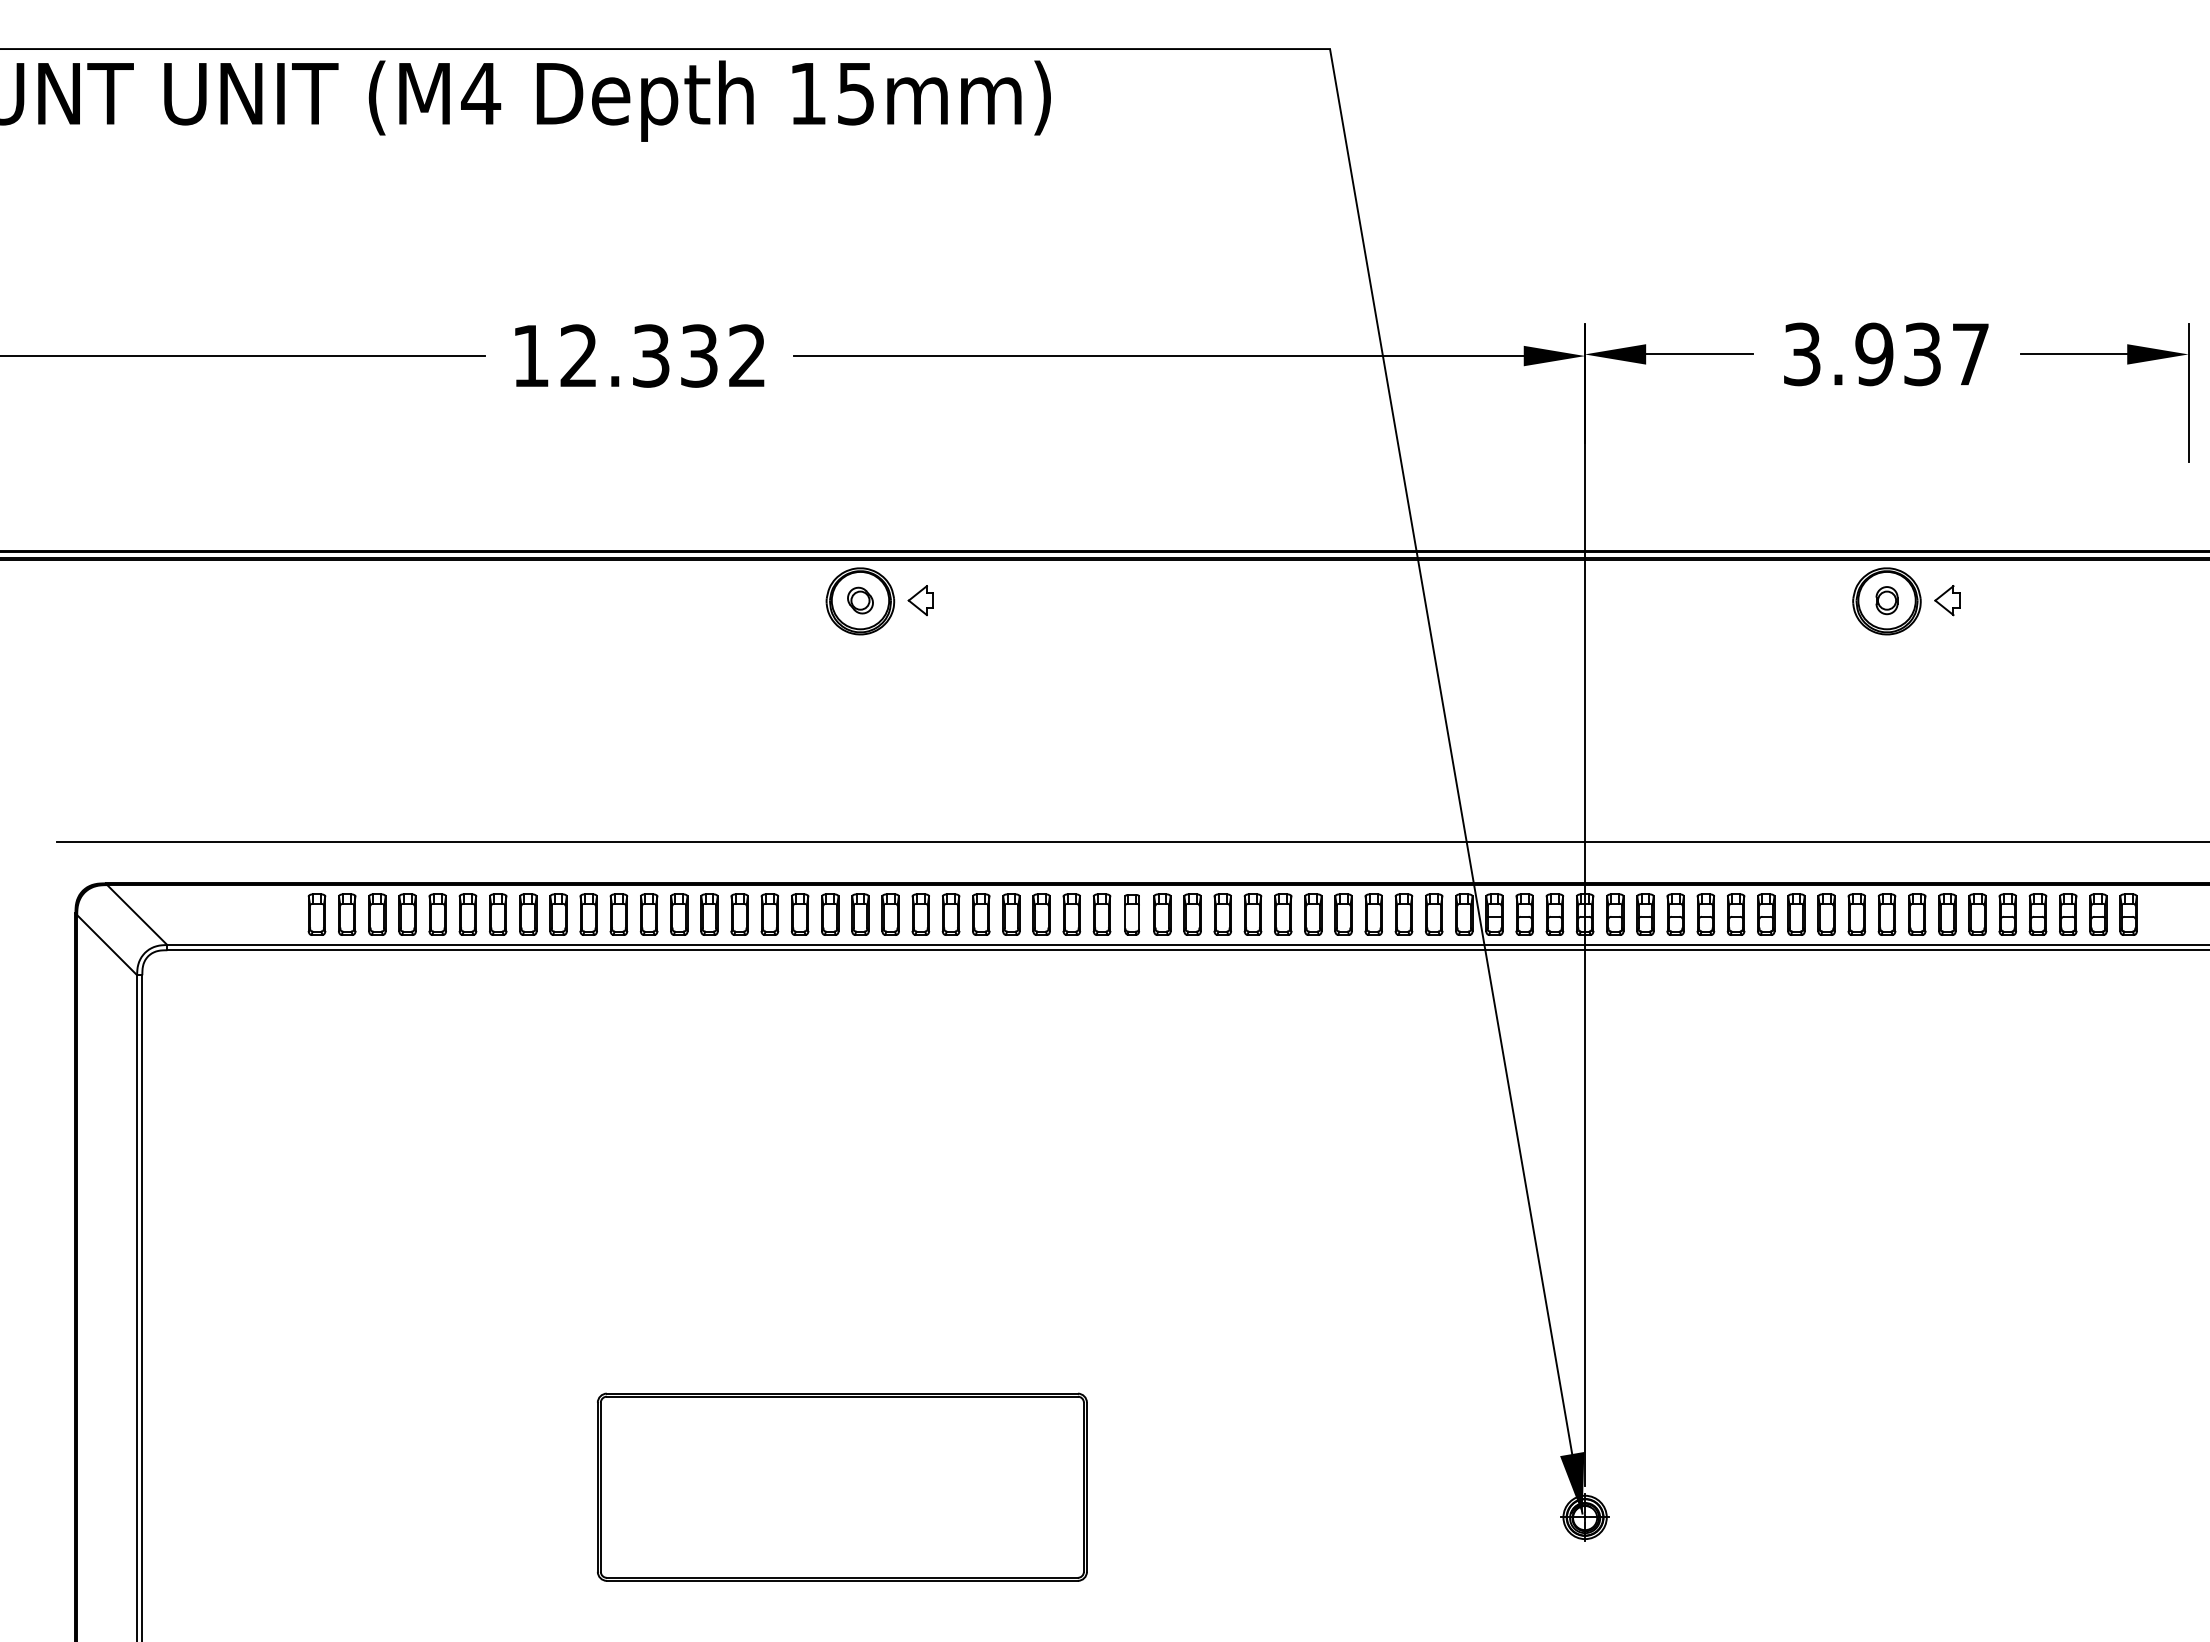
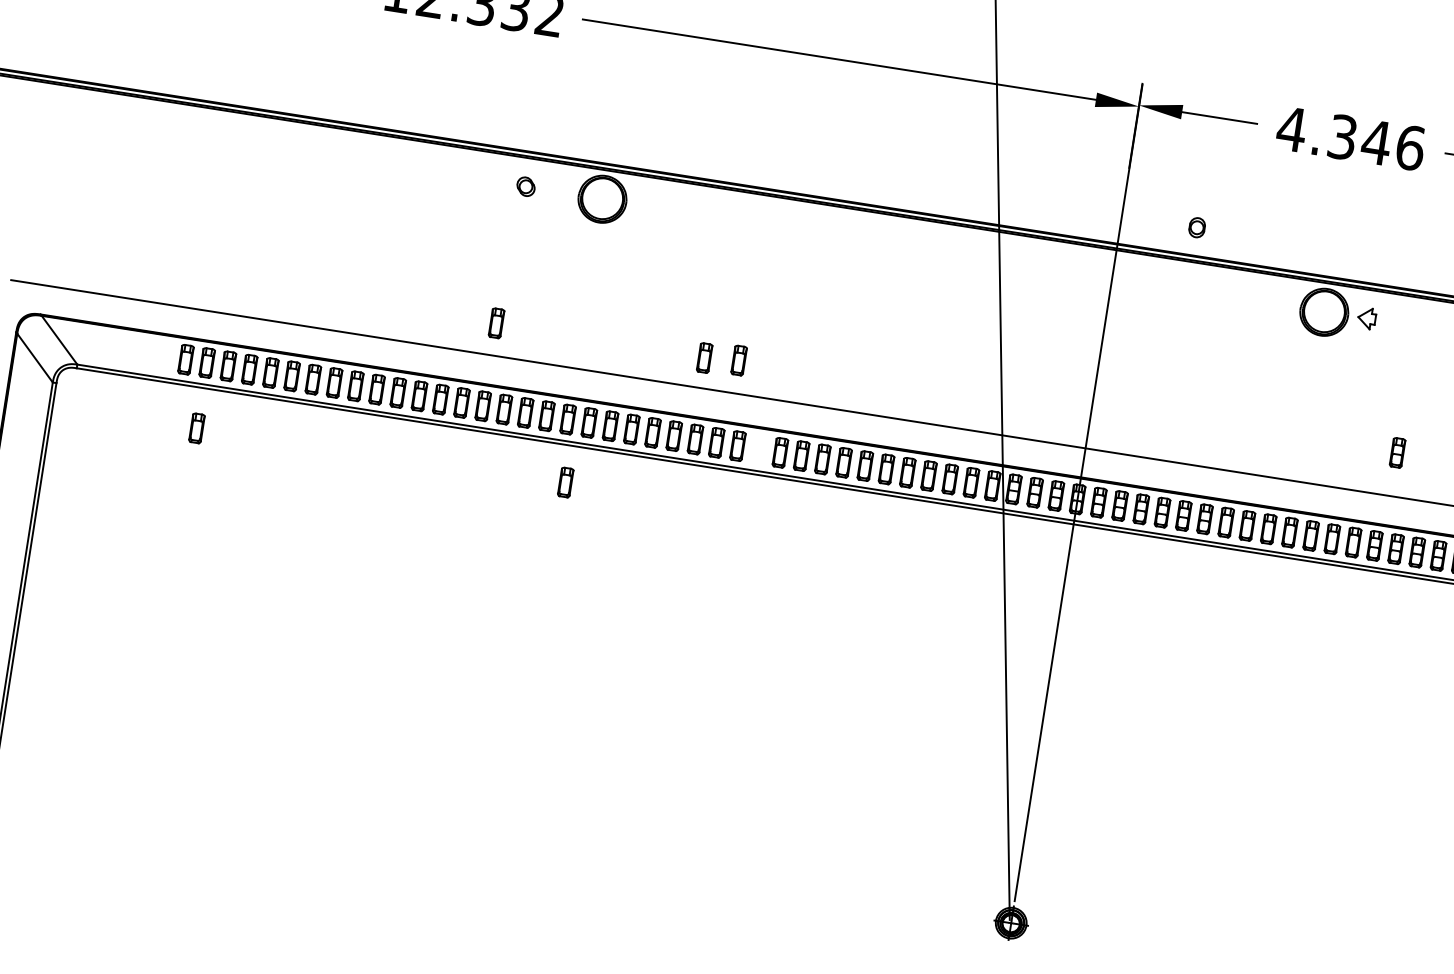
text: (1886, 354) -> (1351, 138), 3.937 -> 4.346
part: (860, 600) -> (526, 186), moved
part: (920, 600) -> (644, 205), removed
part: (1886, 600) -> (1196, 227), moved
part: (2019, 780) -> (1397, 452), added
part: (1084, 795) -> (738, 360), added
part: (740, 796) -> (496, 323), added
part: (1036, 799) -> (704, 357), added
part: (1131, 914) -> (758, 449), removed
part: (870, 1002) -> (565, 482), added
part: (347, 1007) -> (197, 428), added
fill: (1572, 1482) -> (1006, 897), removed
part: (842, 1486) -> (492, 819), removed

